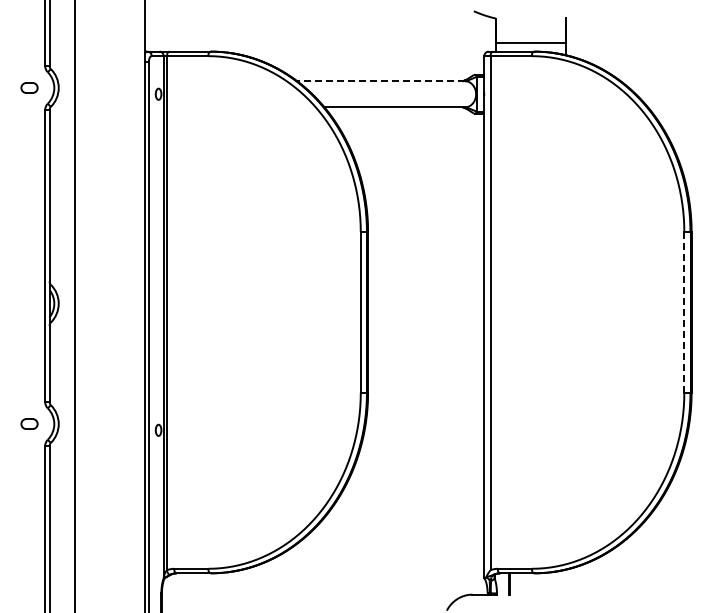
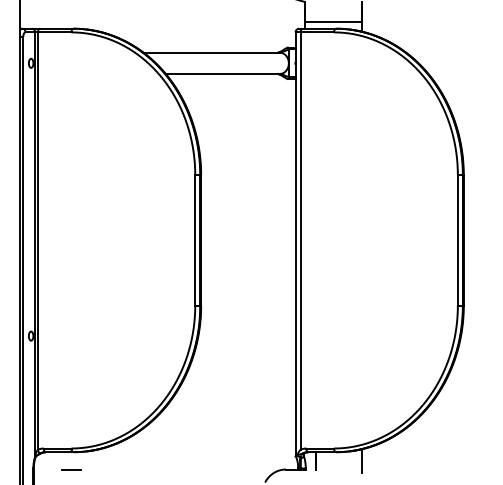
line: (380, 81) -> (211, 52), dashed -> solid
line: (684, 312) -> (458, 240), dashed -> solid
line: (566, 584) -> (362, 461), added
line: (208, 594) -> (71, 469), added

